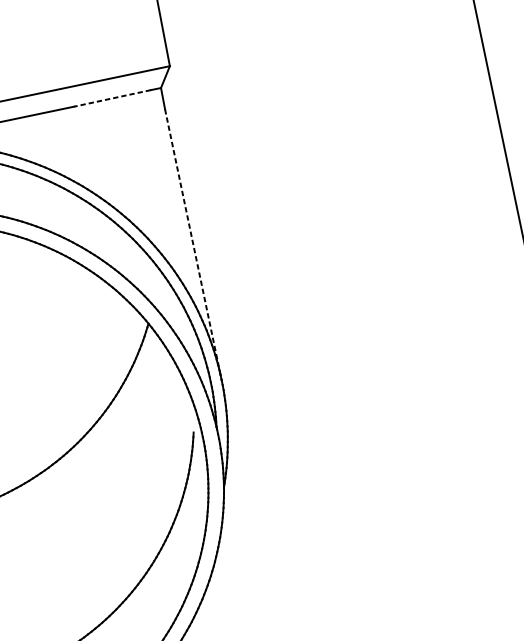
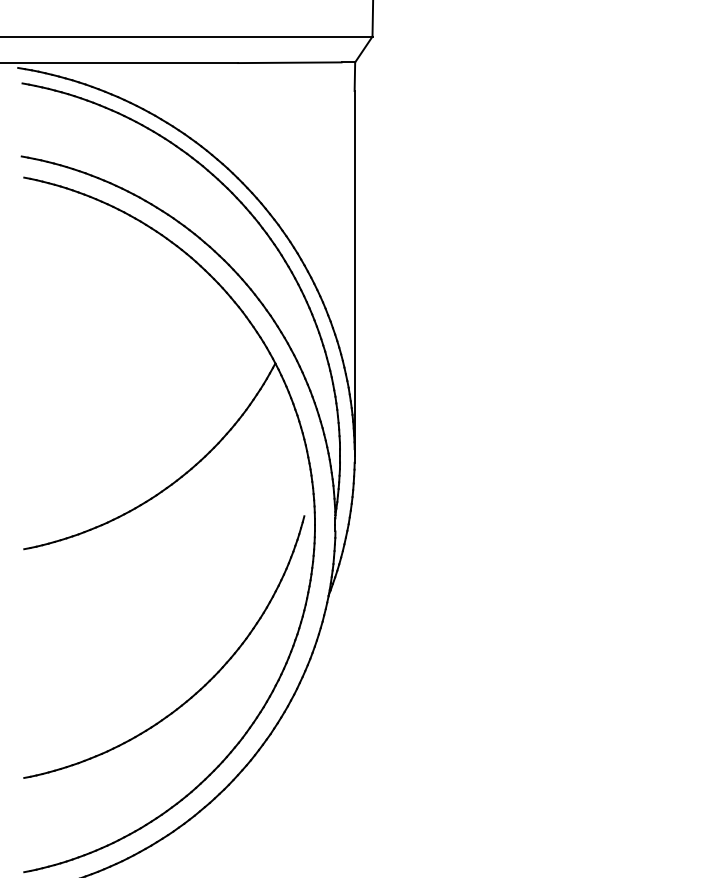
line: (112, 98) -> (289, 62), dashed -> solid
line: (193, 244) -> (354, 273), dashed -> solid

